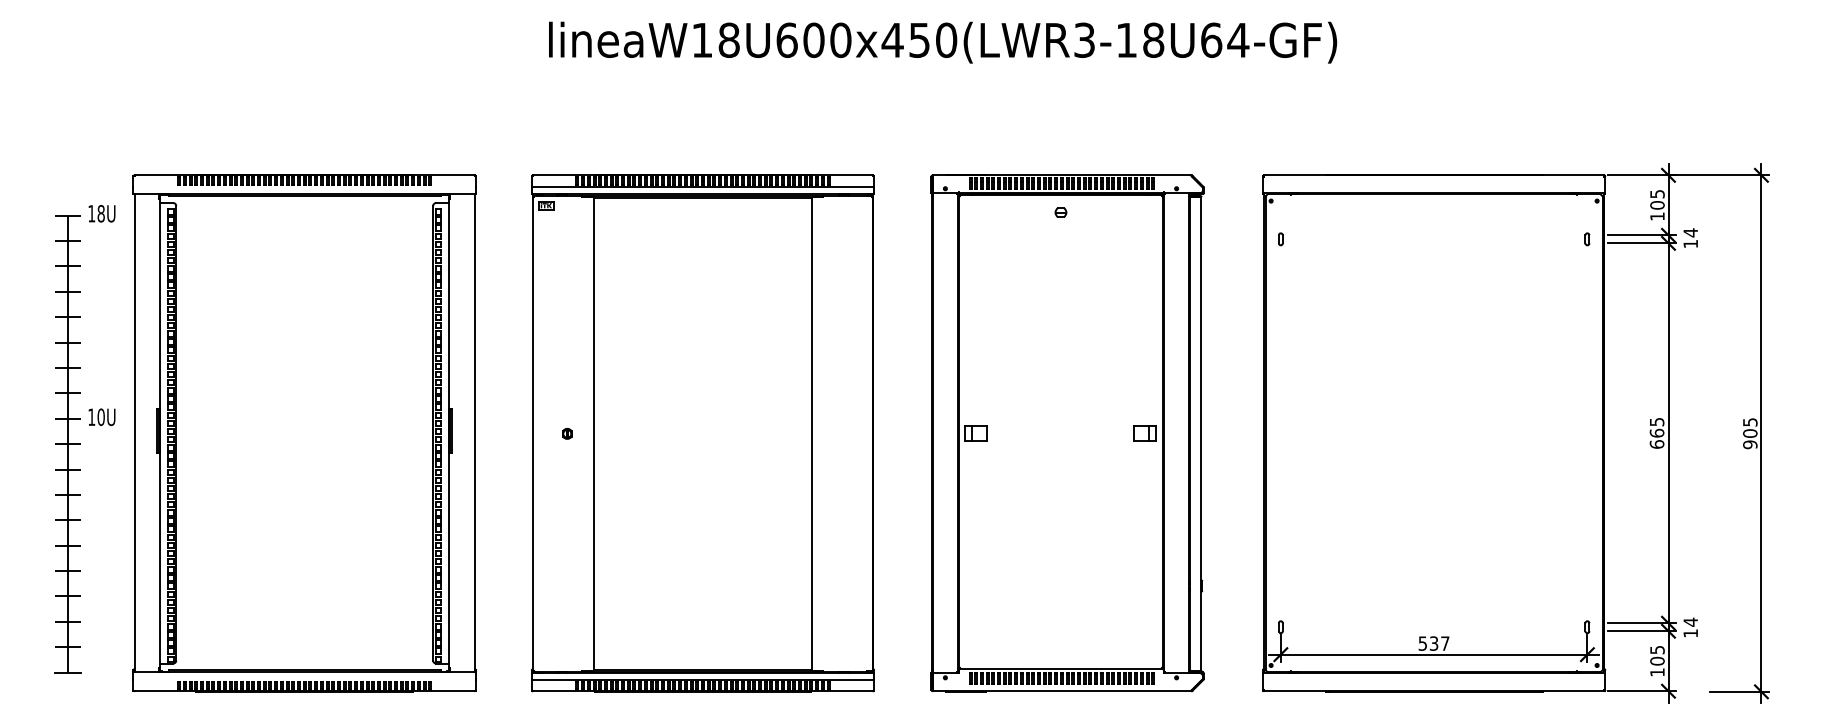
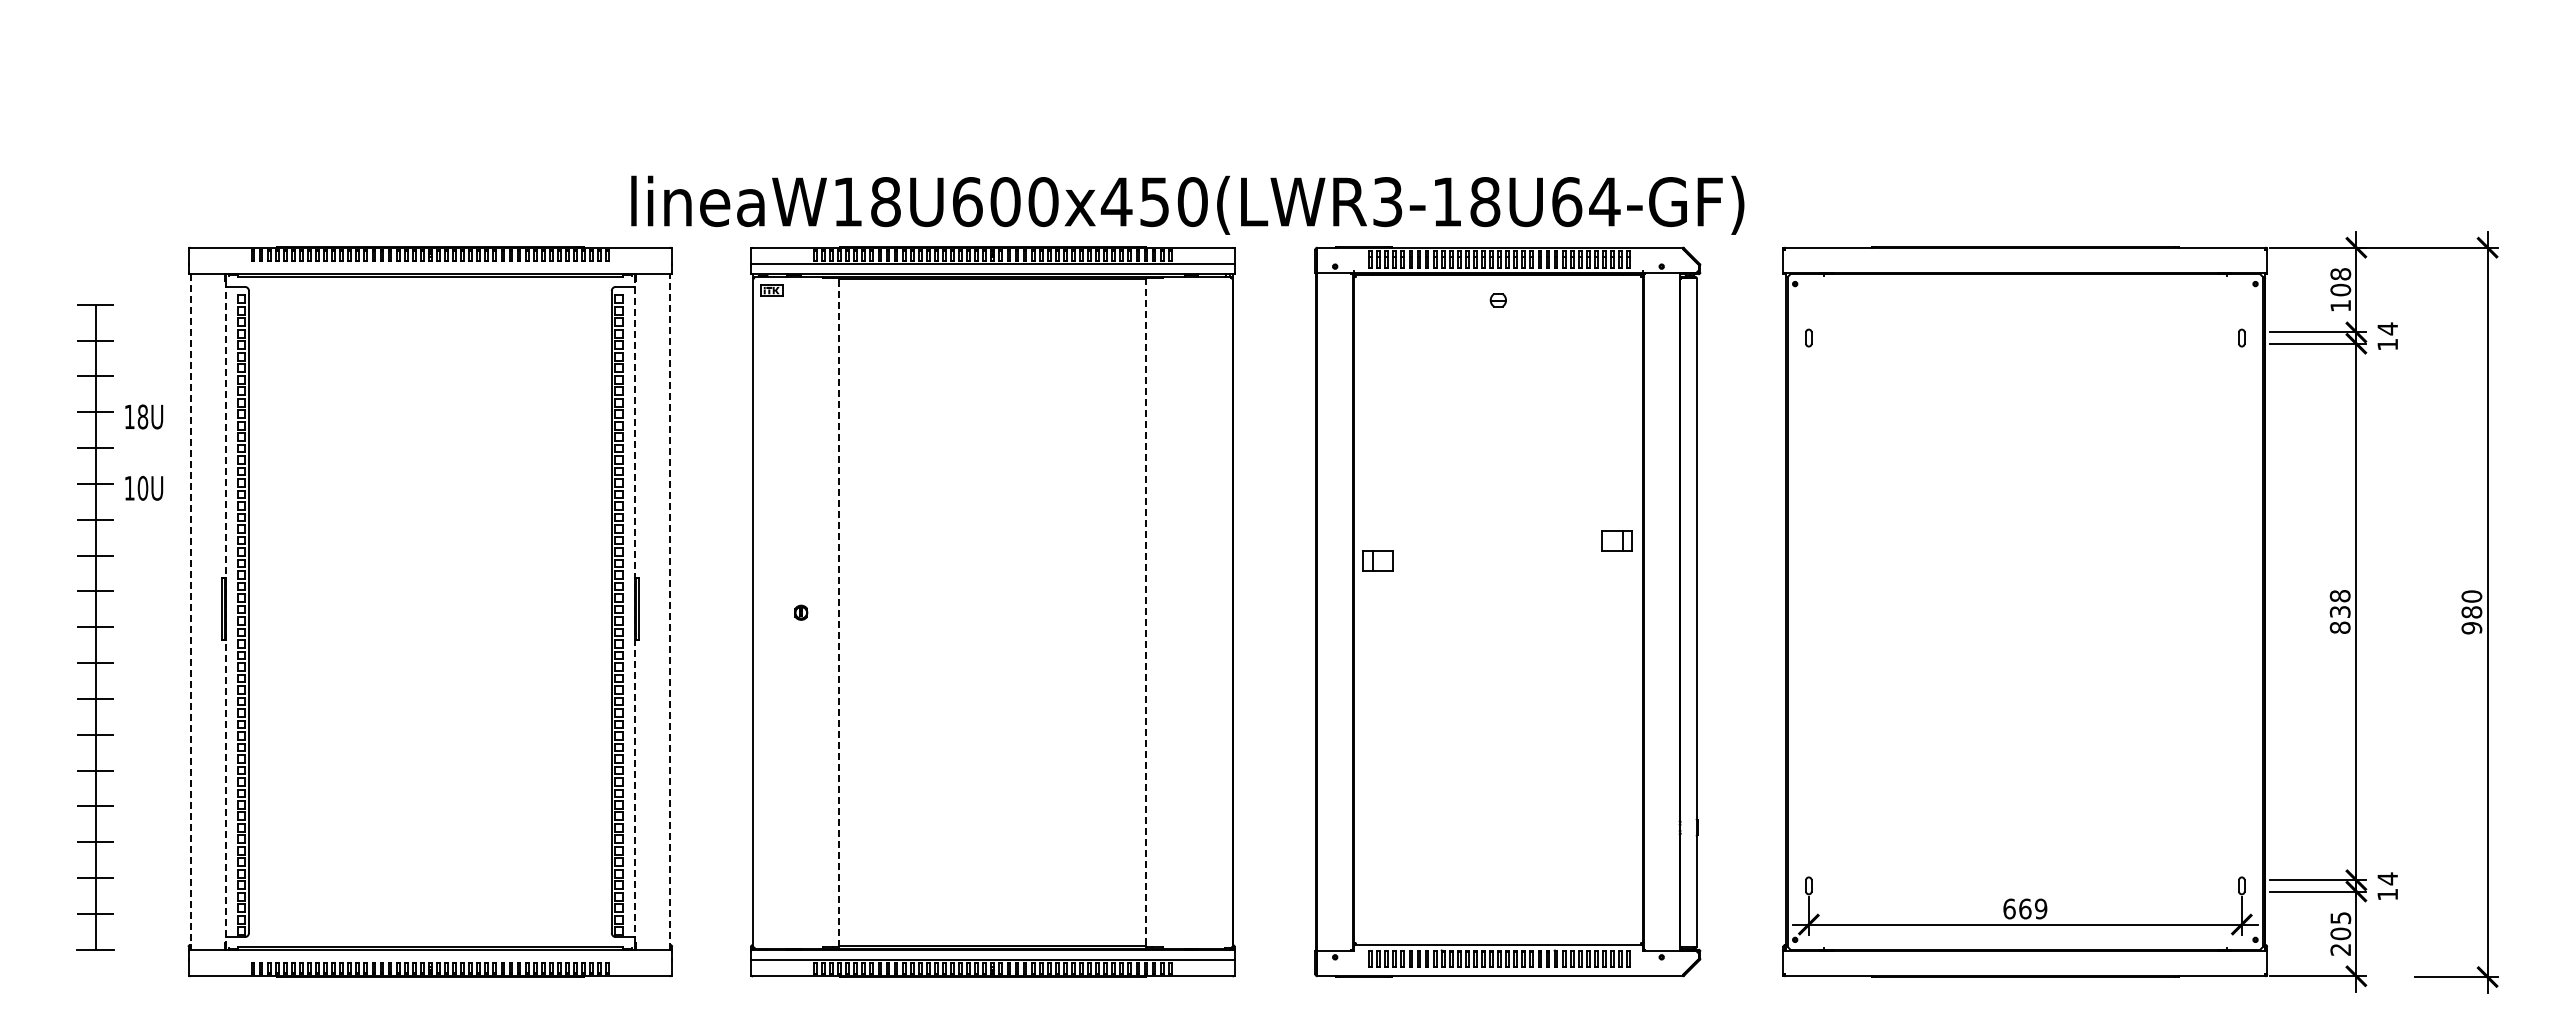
text: (942, 42) -> (1187, 204), moved
text: (1657, 194) -> (2340, 274), 105 -> 108
text: (102, 213) -> (144, 416), moved
text: (102, 417) -> (144, 488), moved
text: (1750, 427) -> (2471, 604), 905 -> 980
line: (449, 432) -> (634, 611), solid -> dashed
part: (975, 432) -> (1377, 560), moved
part: (1144, 432) -> (1616, 540), moved
text: (1656, 432) -> (2339, 611), 665 -> 838
line: (134, 433) -> (190, 612), solid -> dashed
line: (159, 433) -> (225, 612), solid -> dashed
line: (474, 433) -> (670, 612), solid -> dashed
line: (594, 433) -> (839, 612), solid -> dashed
line: (811, 433) -> (1146, 612), solid -> dashed
text: (1434, 643) -> (2025, 908), 537 -> 669
text: (1657, 672) -> (2340, 949), 105 -> 205

